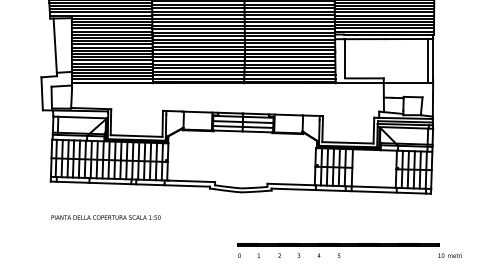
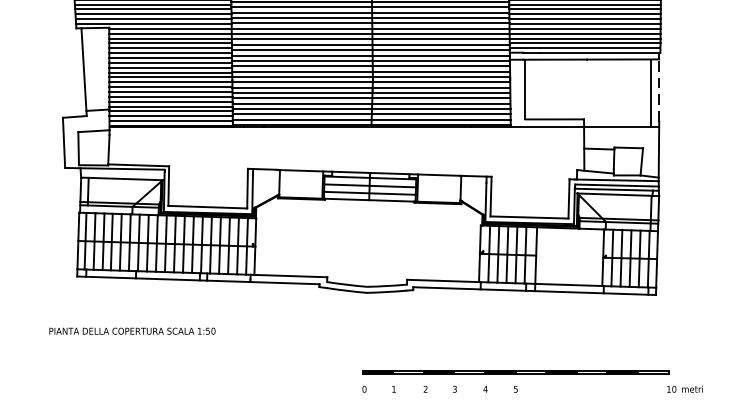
line: (433, 59) -> (659, 90), solid -> dashed
text: (105, 217) -> (131, 331), moved

